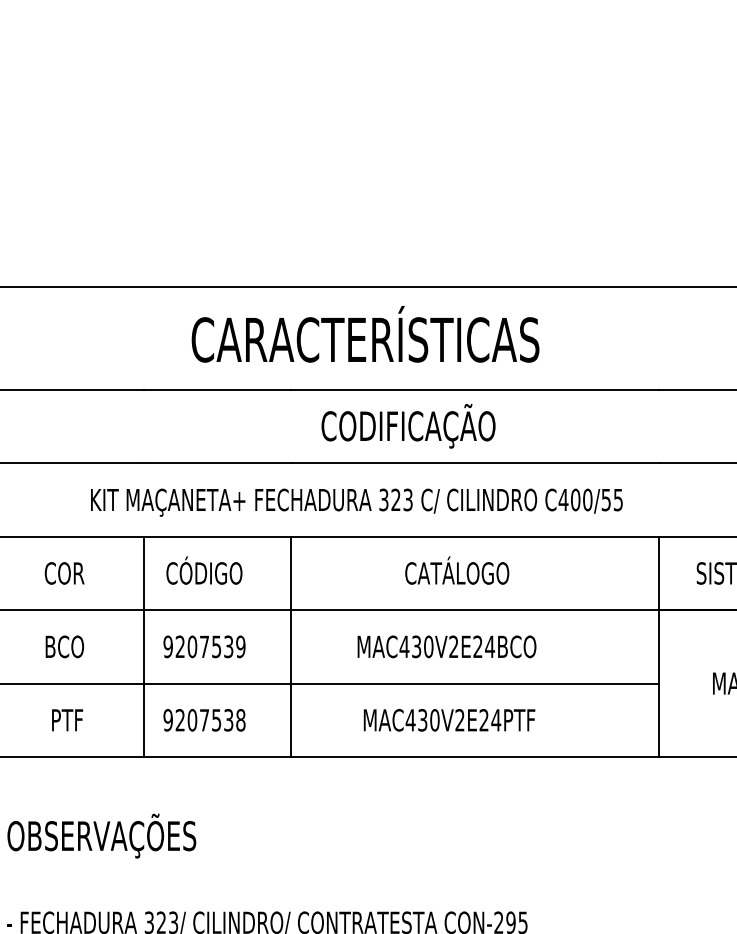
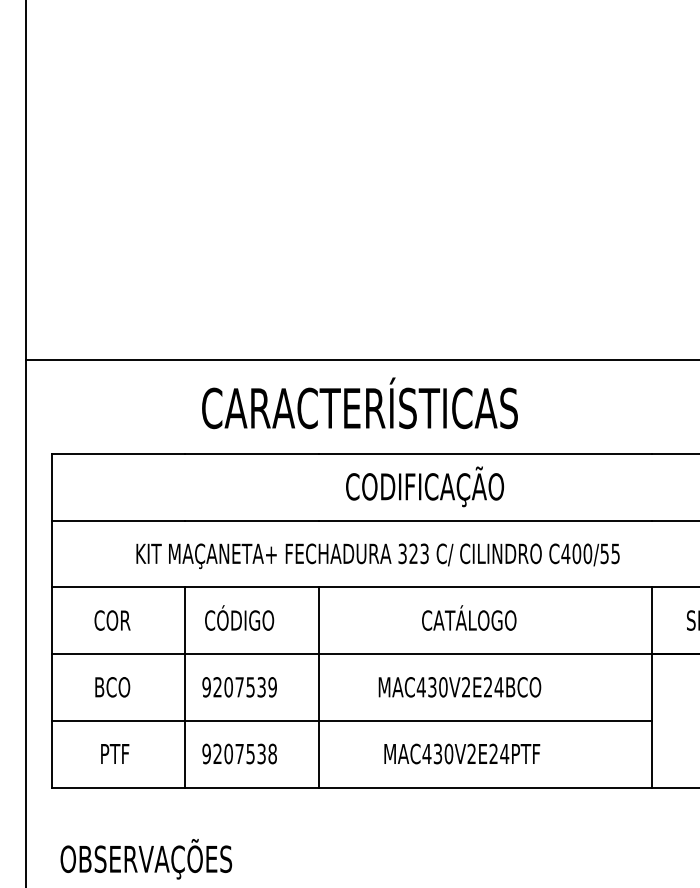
text: (365, 334) -> (359, 403), moved

